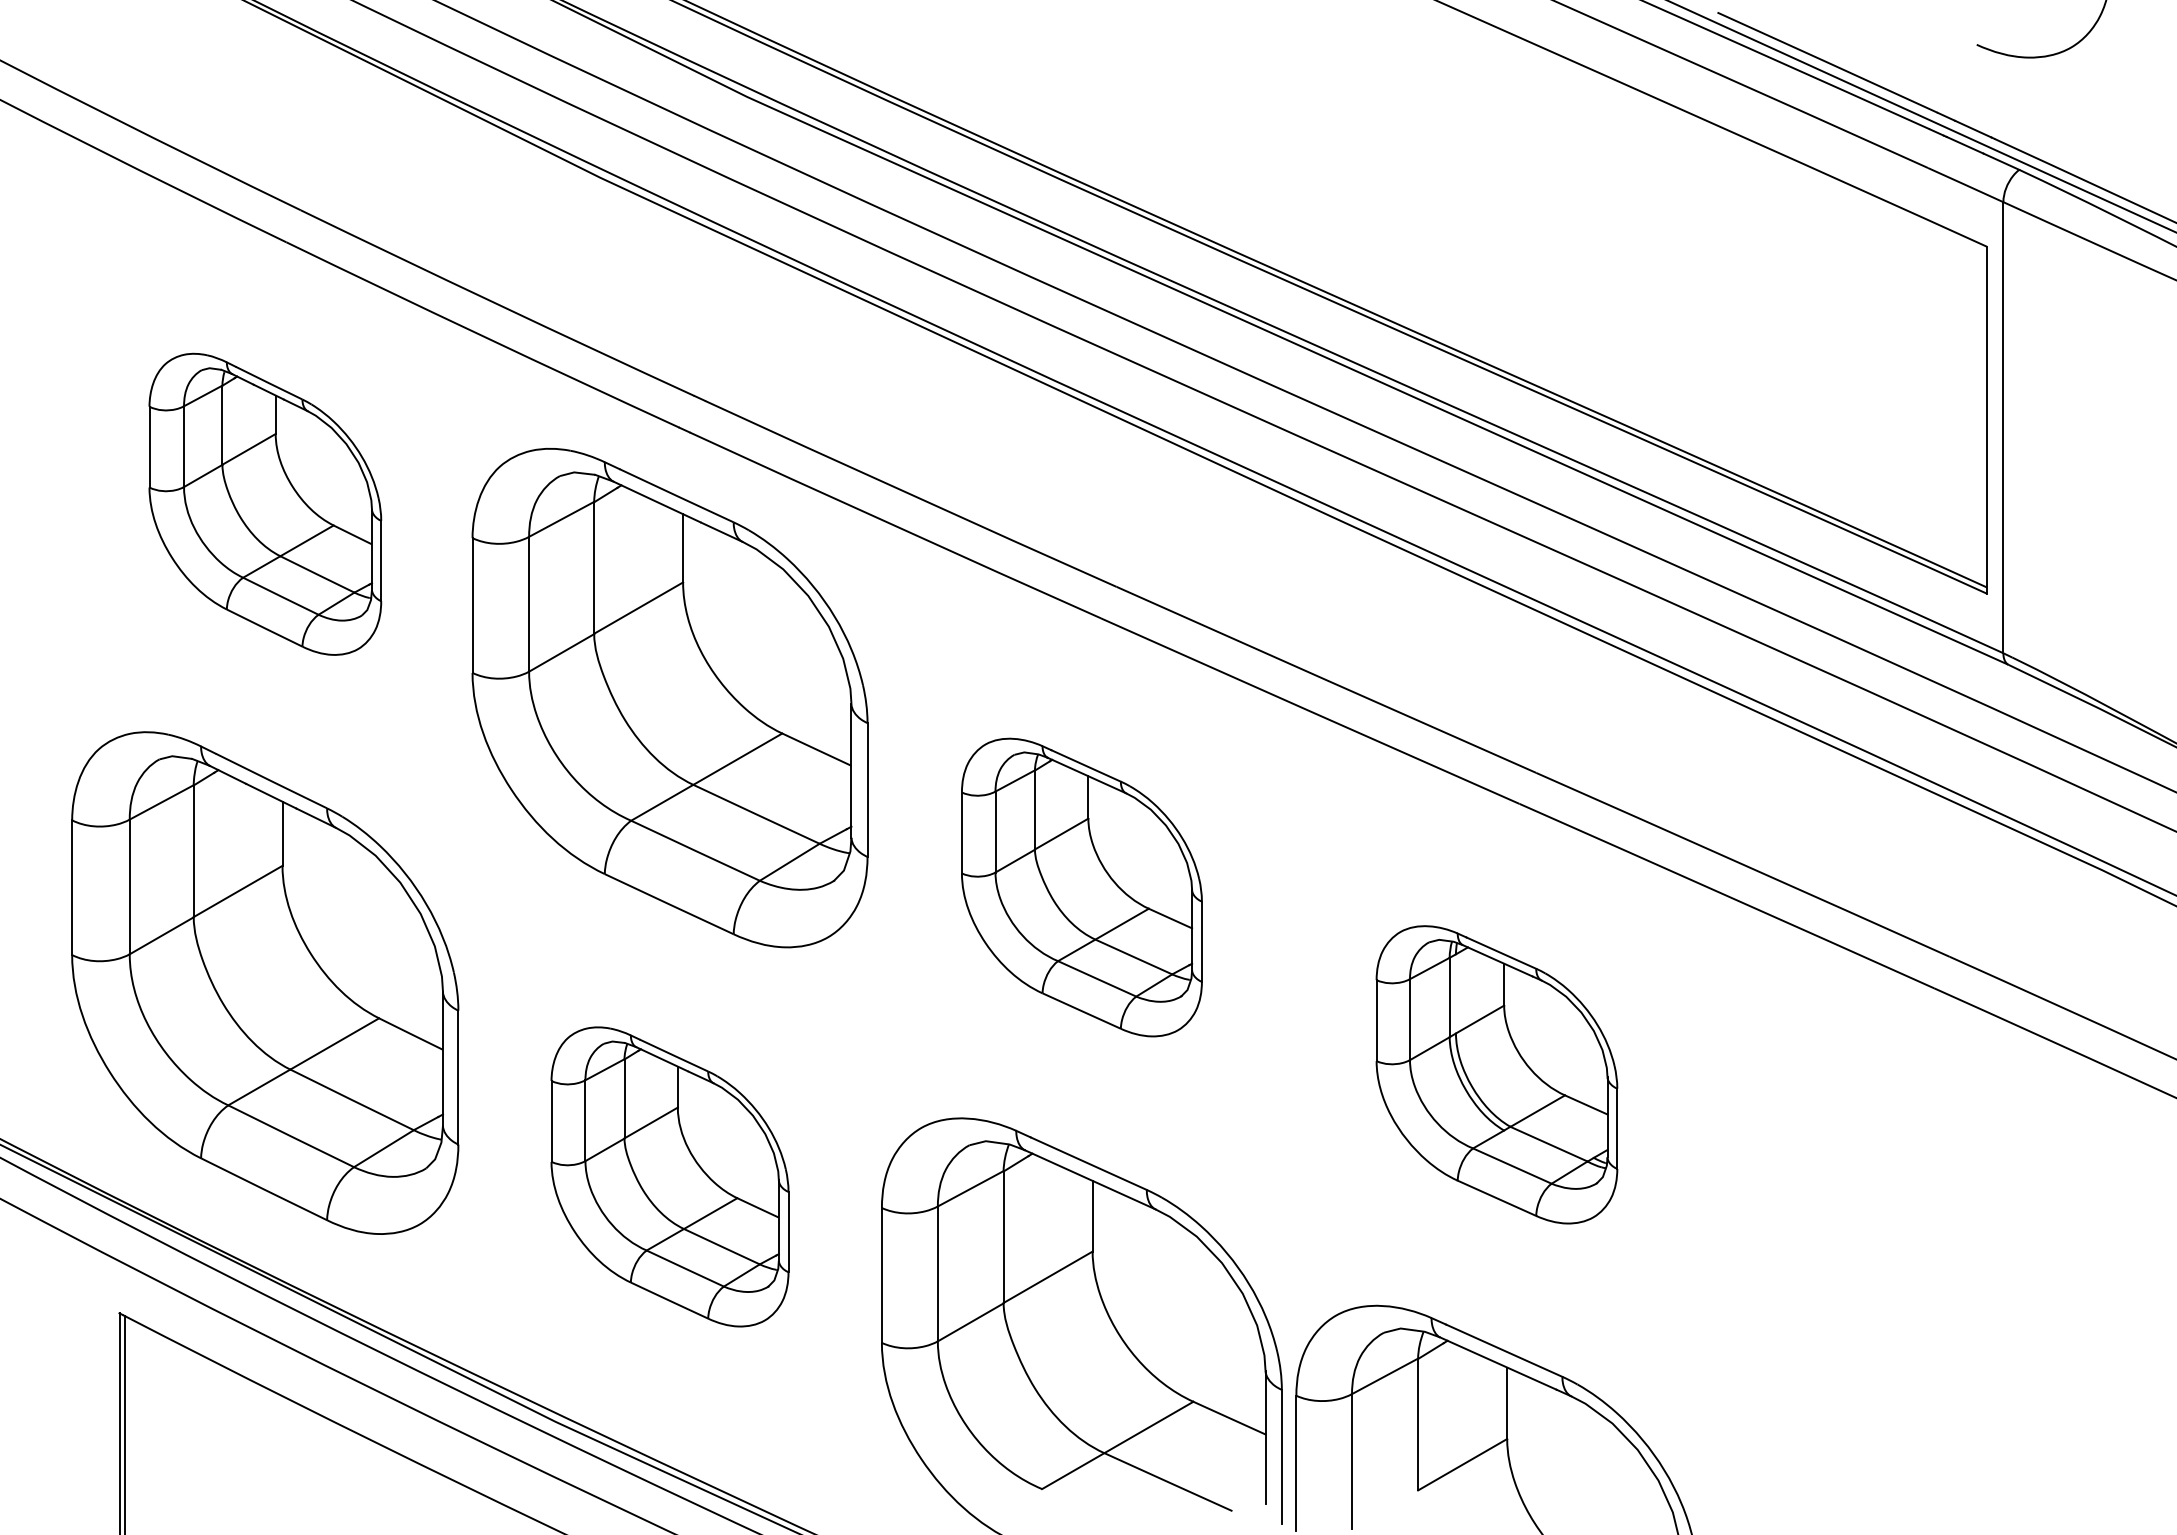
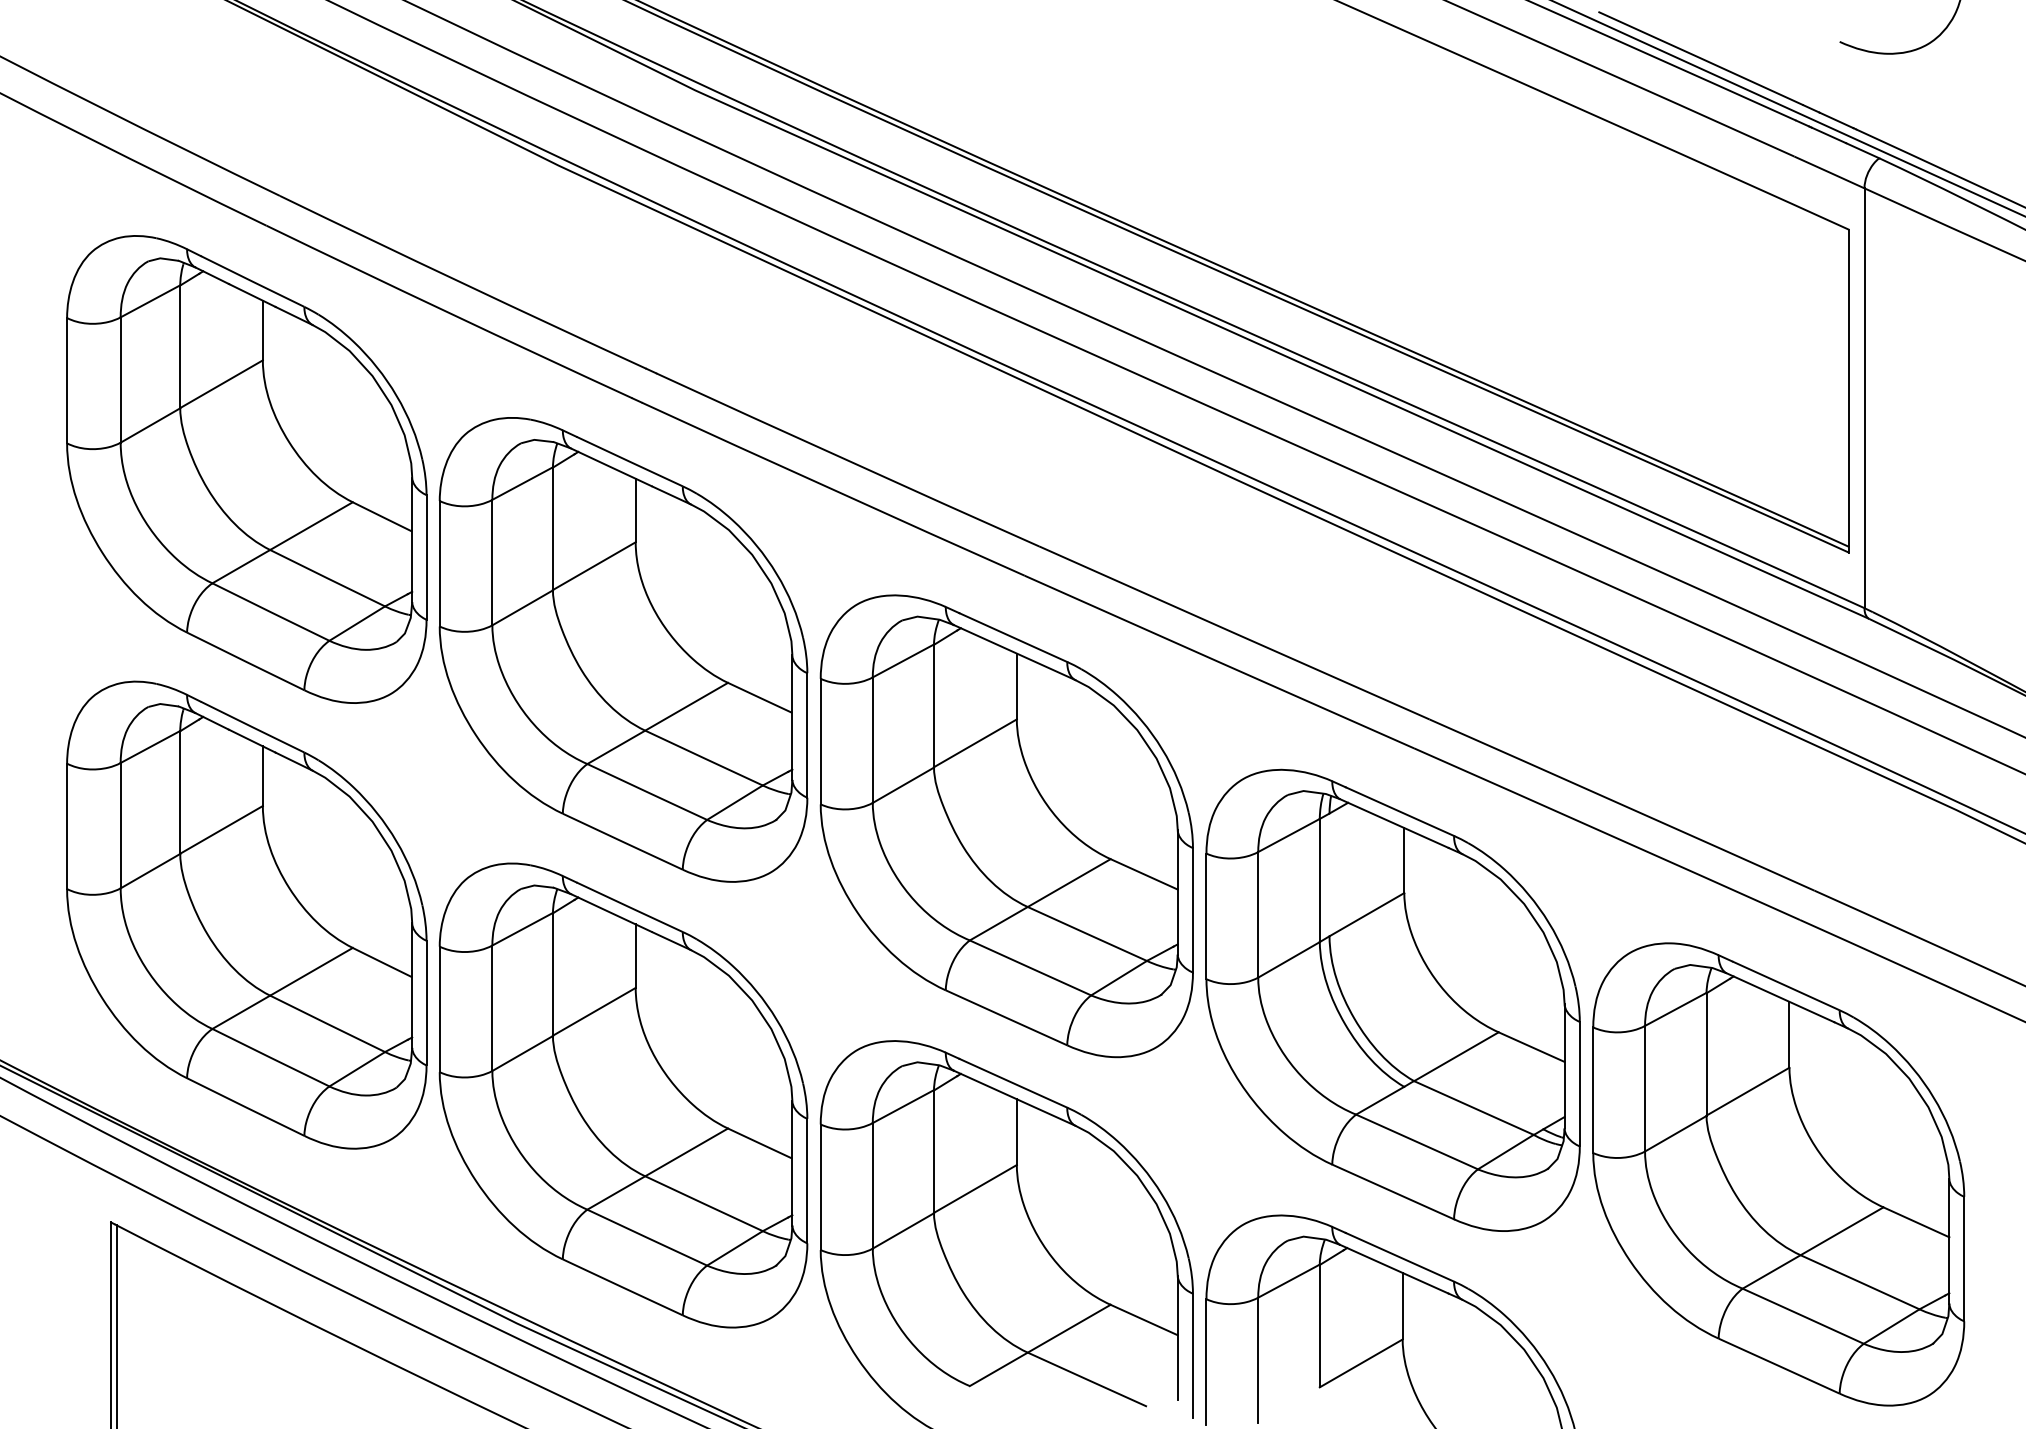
part: (265, 504) -> (247, 469), size x1.67
part: (1081, 887) -> (1006, 826), size x1.67
part: (1496, 1074) -> (1392, 1000), size x1.67
part: (669, 1176) -> (623, 1095), size x1.67
part: (1911, 1261) -> (1778, 1174), added

